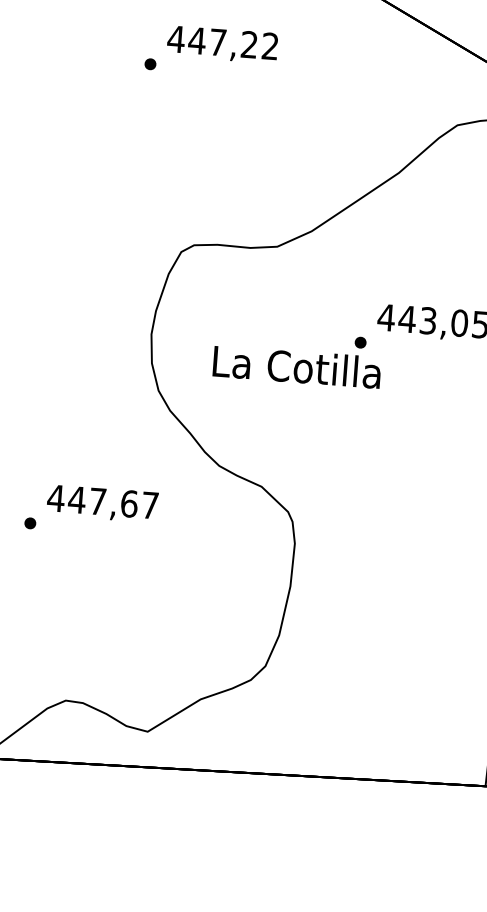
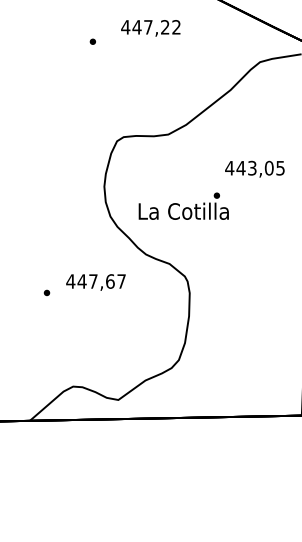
text: (221, 44) -> (150, 28), moved
text: (297, 356) -> (183, 205), moved
text: (101, 503) -> (95, 282), moved

